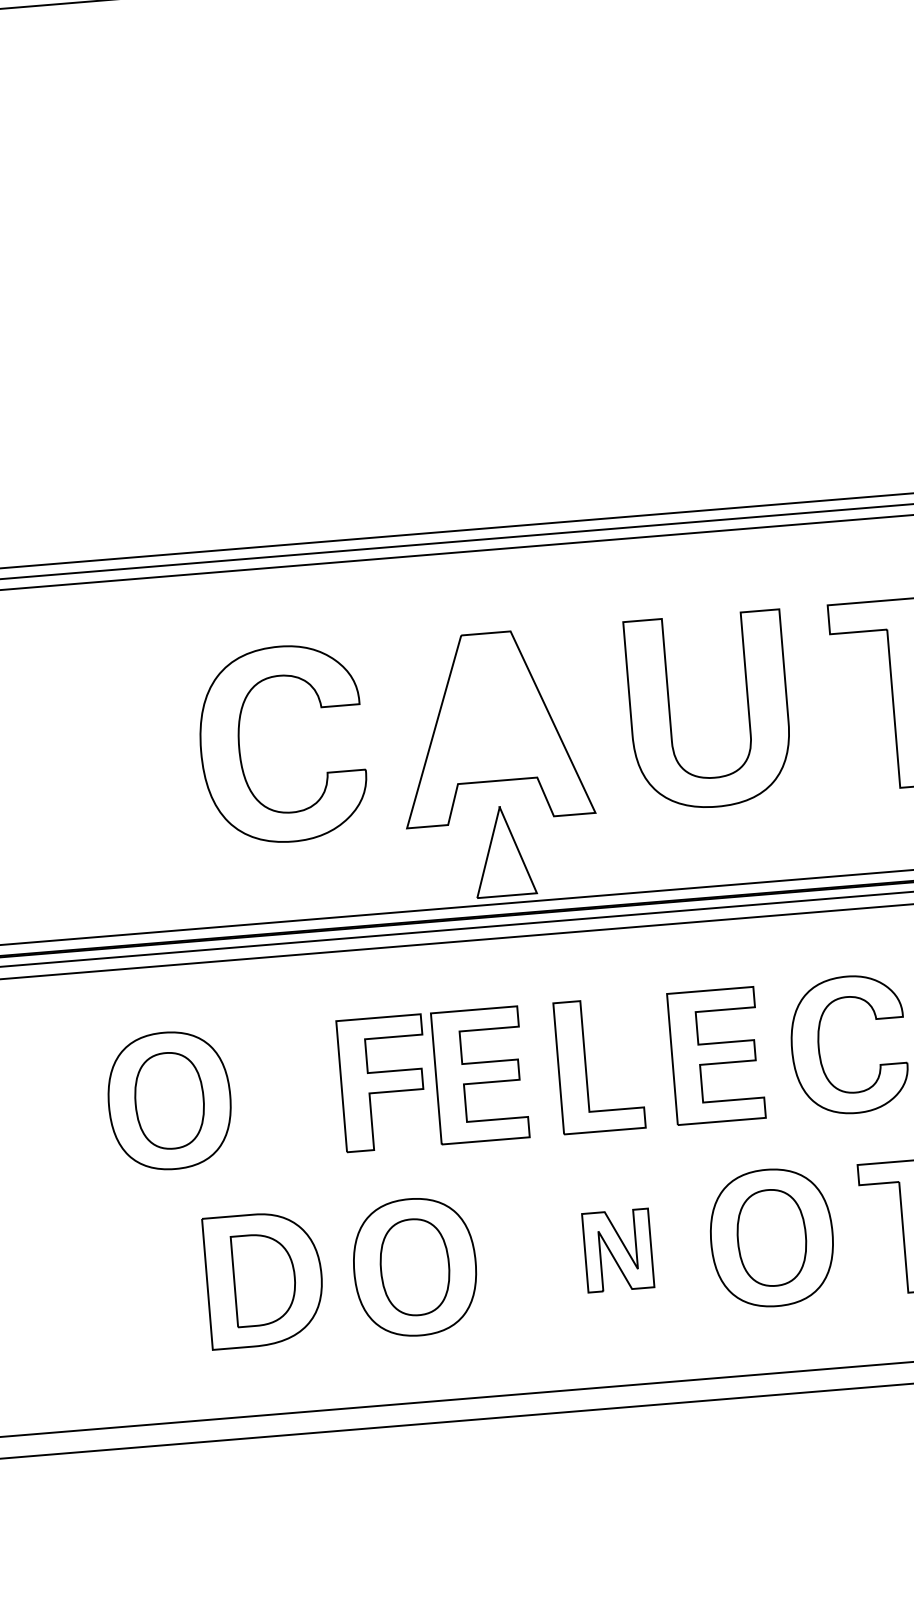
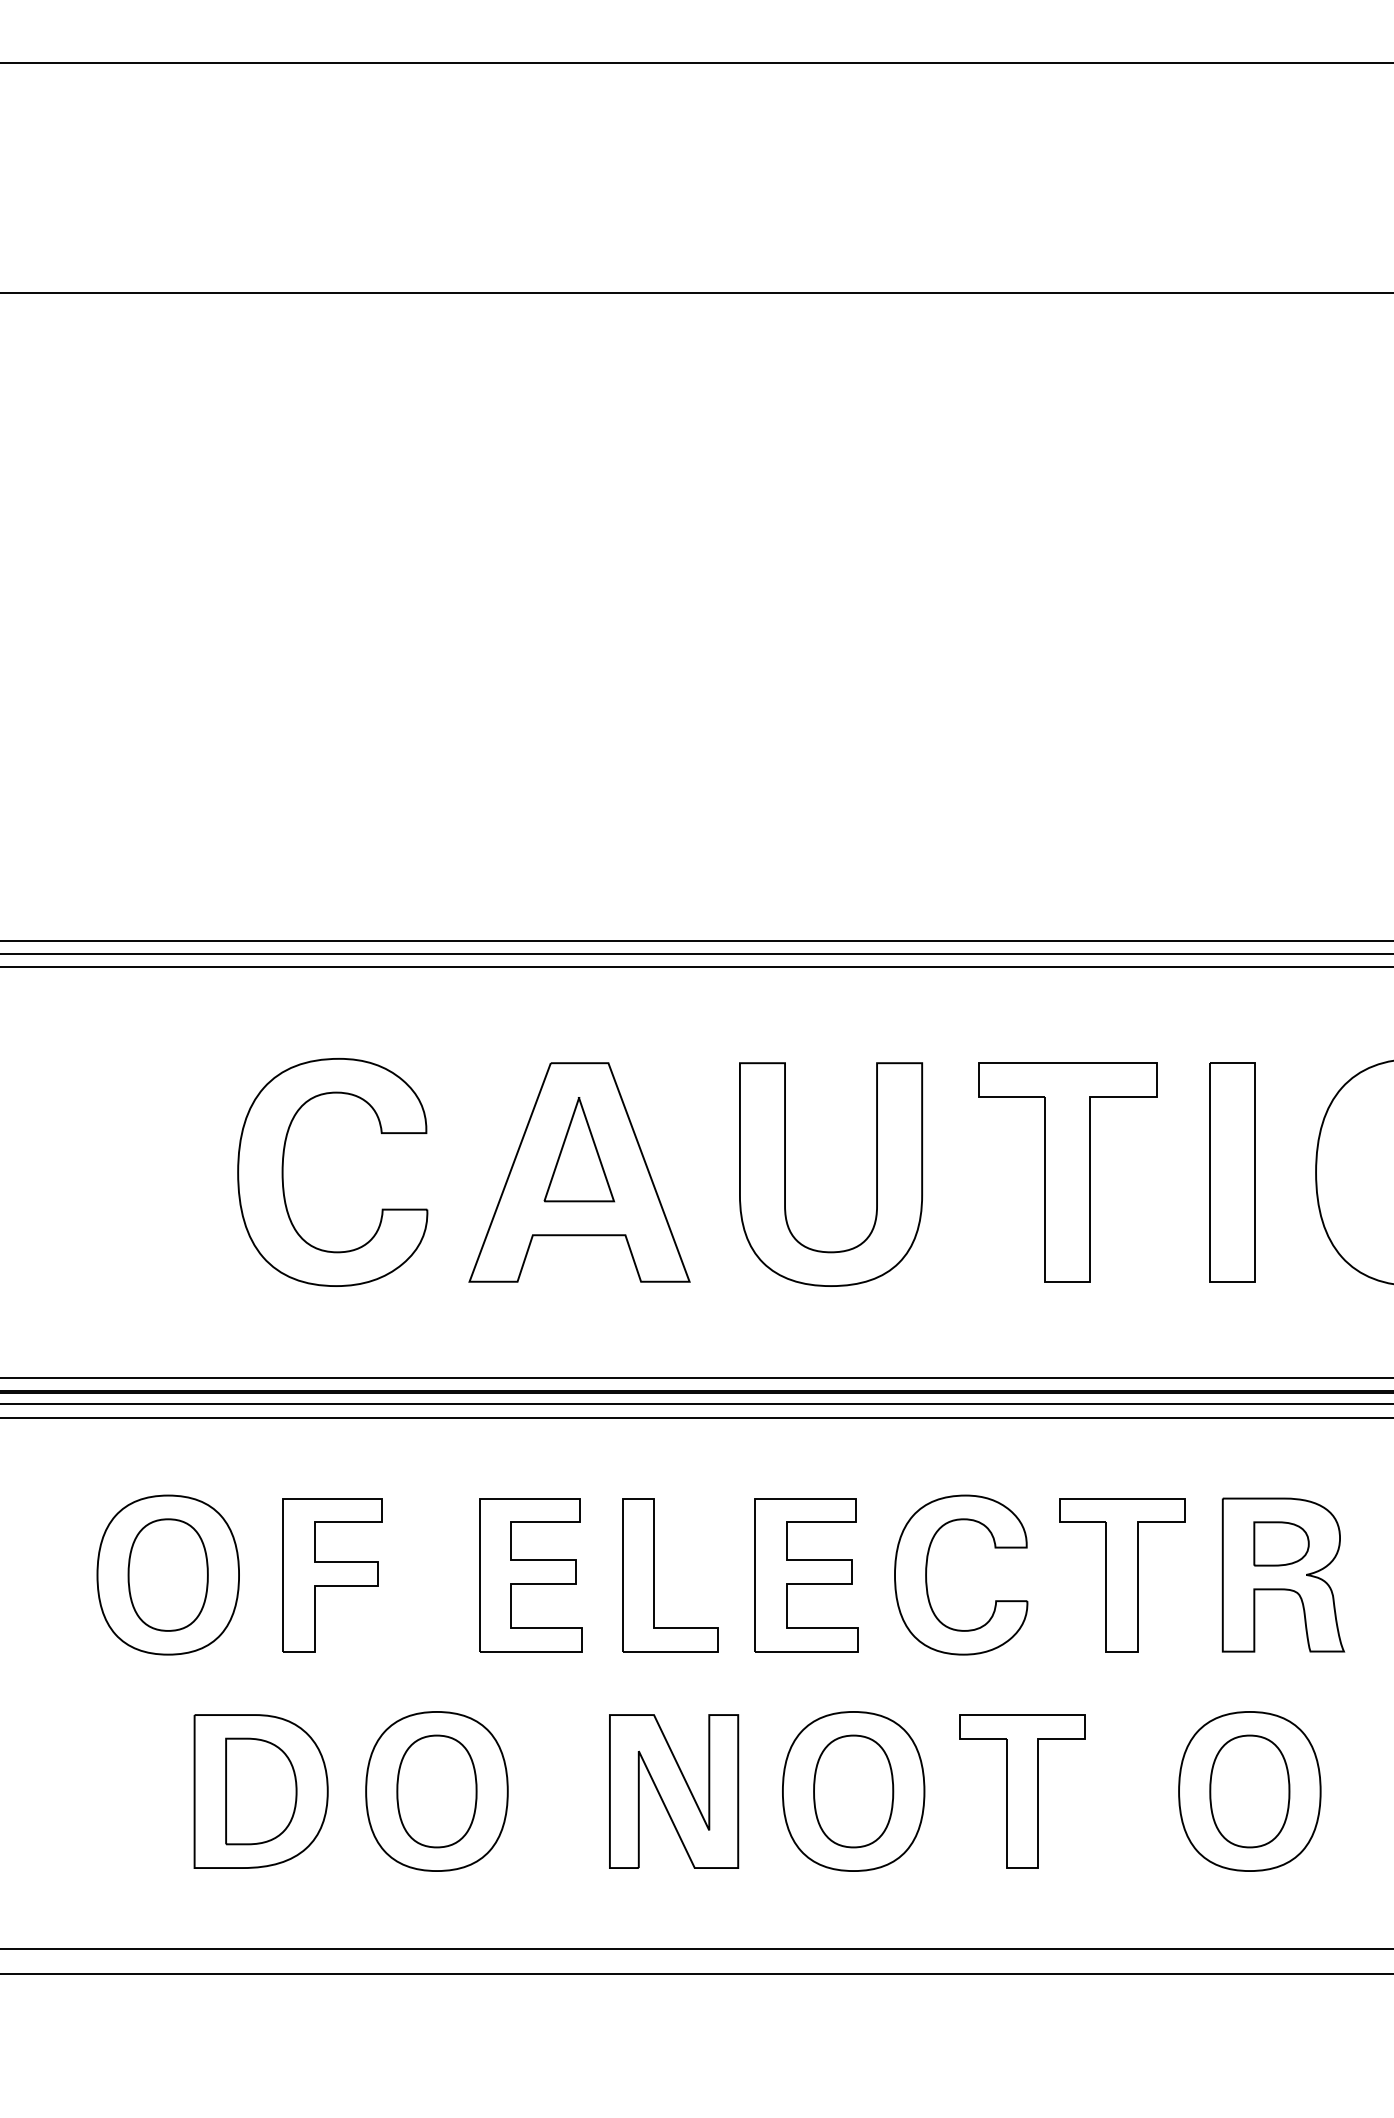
part: (503, 851) -> (579, 1149), moved
part: (383, 1083) -> (332, 1575), moved
part: (618, 1250) -> (674, 1791), size x1.67

